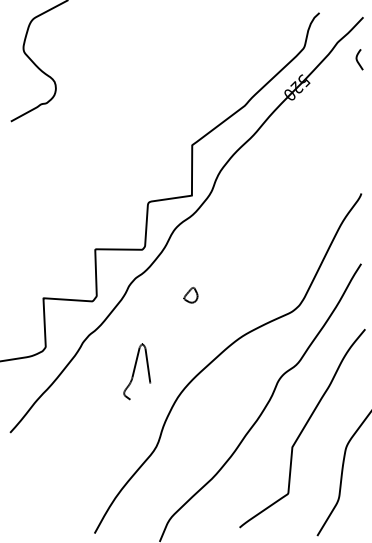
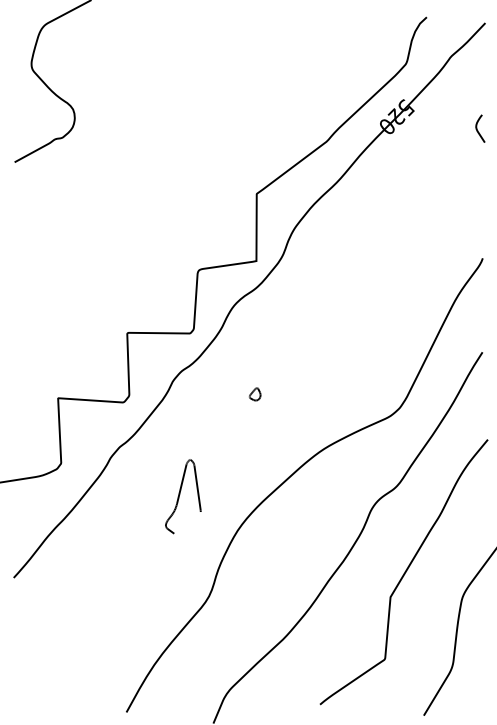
curve: (358, 61) -> (478, 130), moved
part: (190, 295) -> (254, 394), size x0.62

